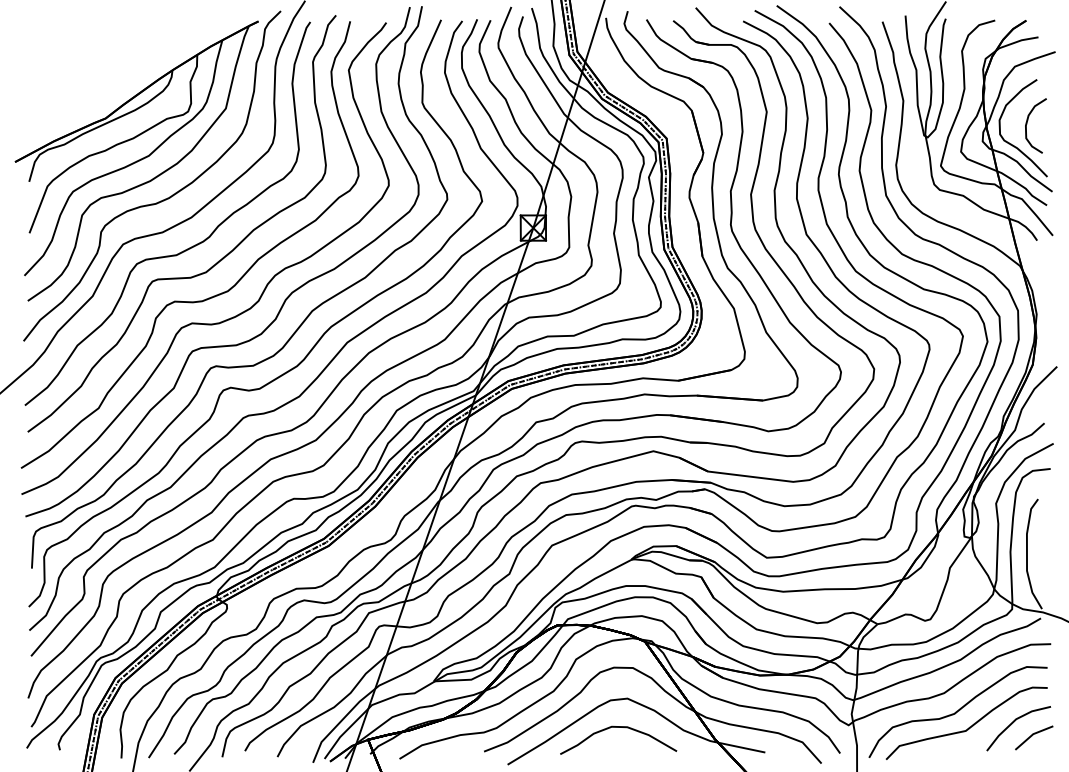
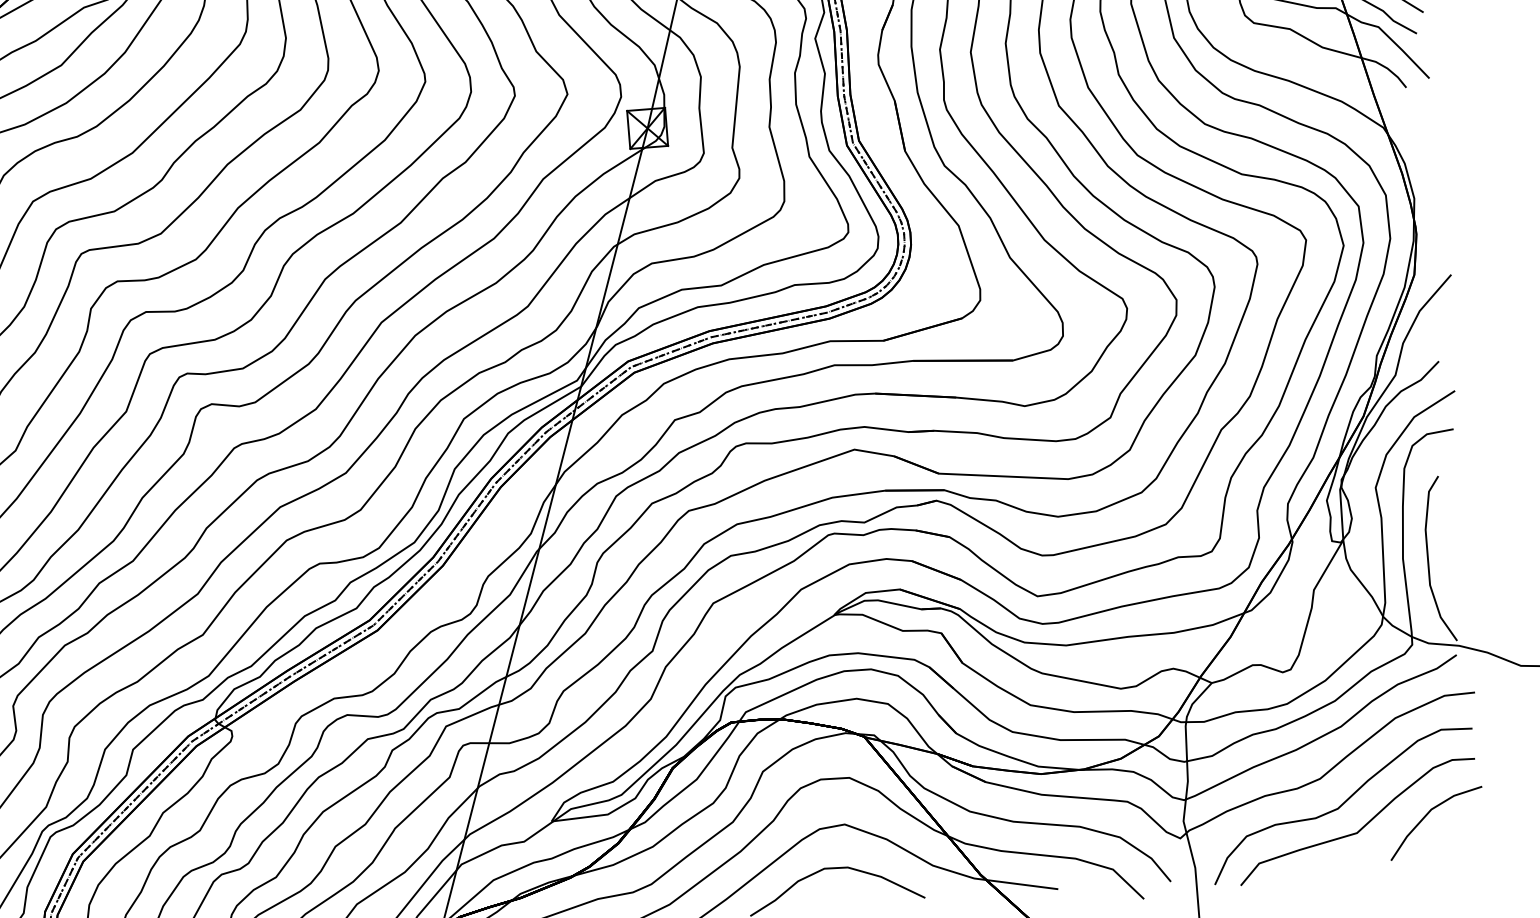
line: (1033, 735) -> (1459, 831), removed

